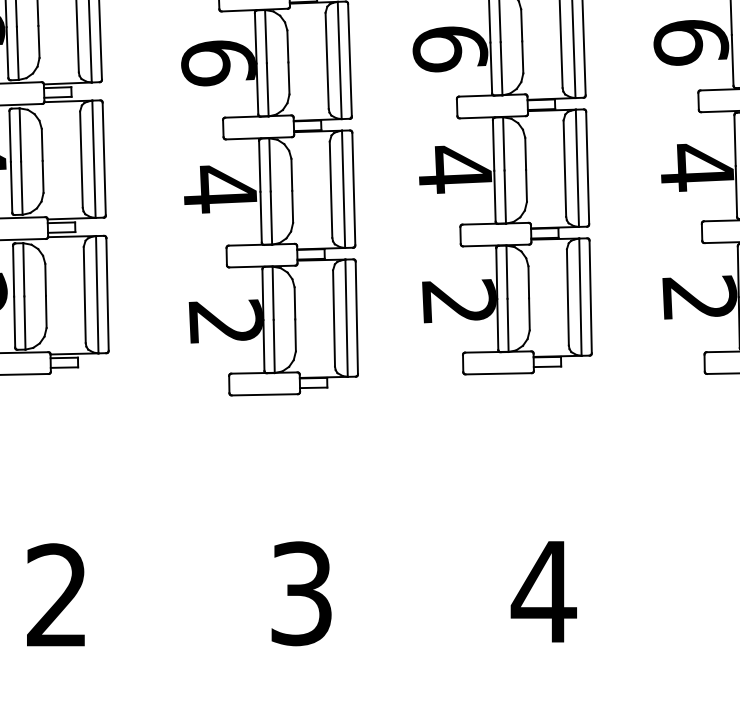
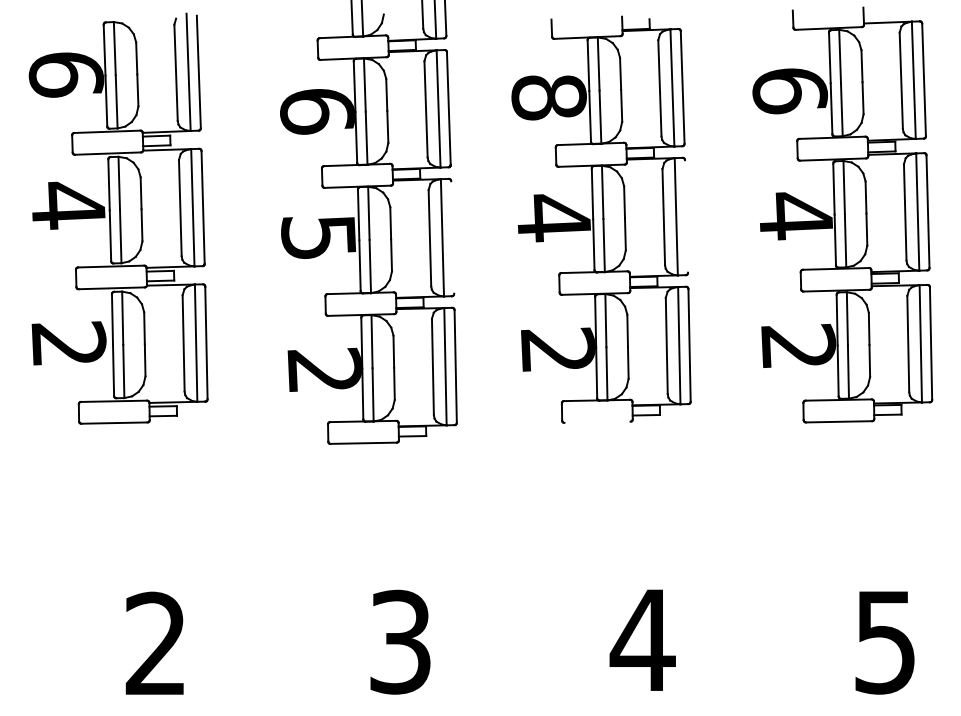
text: (450, 49) -> (549, 97), 6 -> 8
line: (587, 168) -> (686, 216), removed
text: (219, 189) -> (318, 237), 4 -> 5
line: (353, 189) -> (452, 237), removed
line: (498, 373) -> (597, 421), removed

